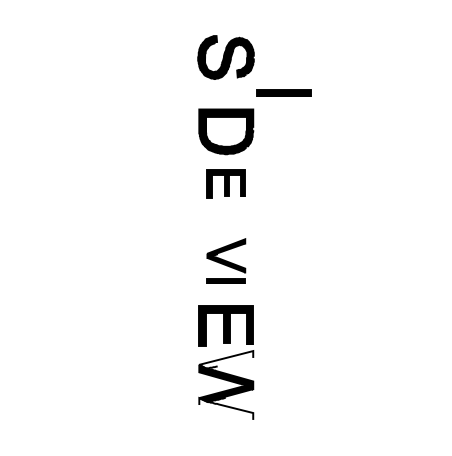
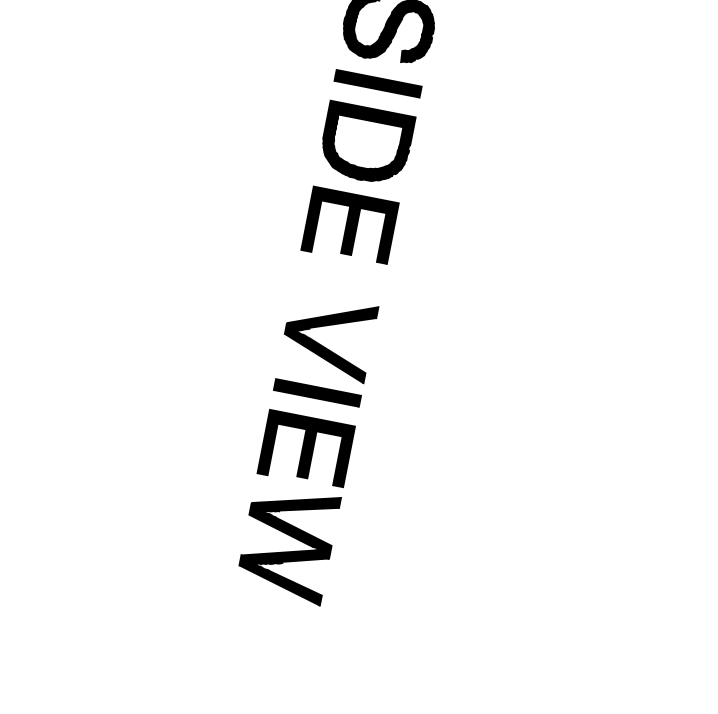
part: (283, 92) -> (377, 82), moved
part: (225, 183) -> (349, 225), size x1.43
part: (226, 260) -> (326, 347), size x1.43
fill: (226, 359) -> (296, 503), added
fill: (226, 408) -> (281, 580), added

